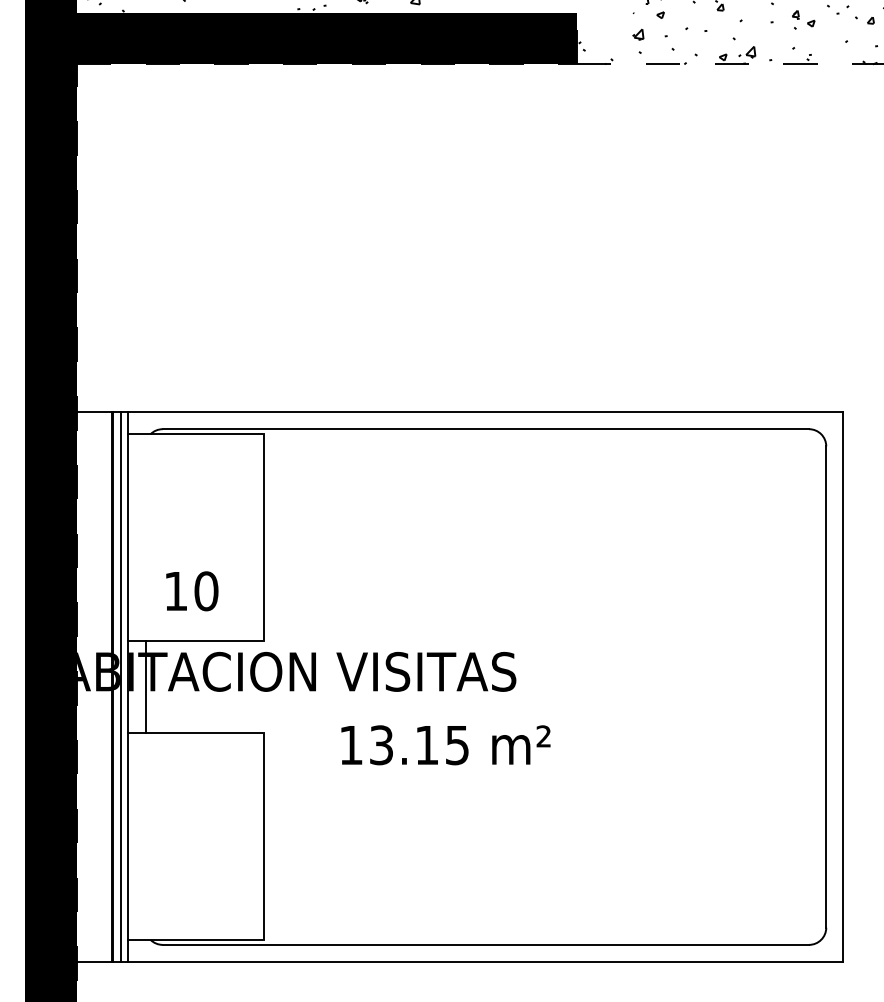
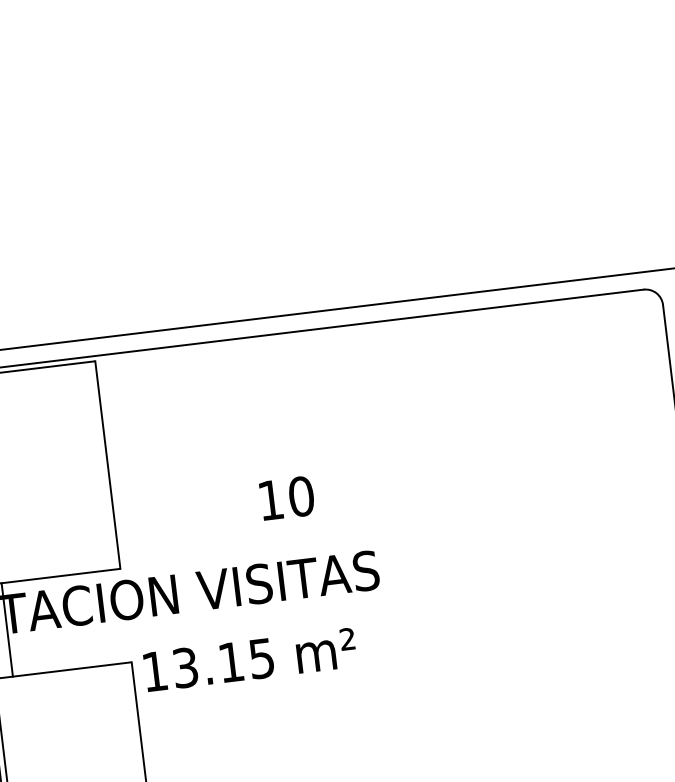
text: (192, 591) -> (287, 498), moved
text: (445, 745) -> (249, 660), moved

